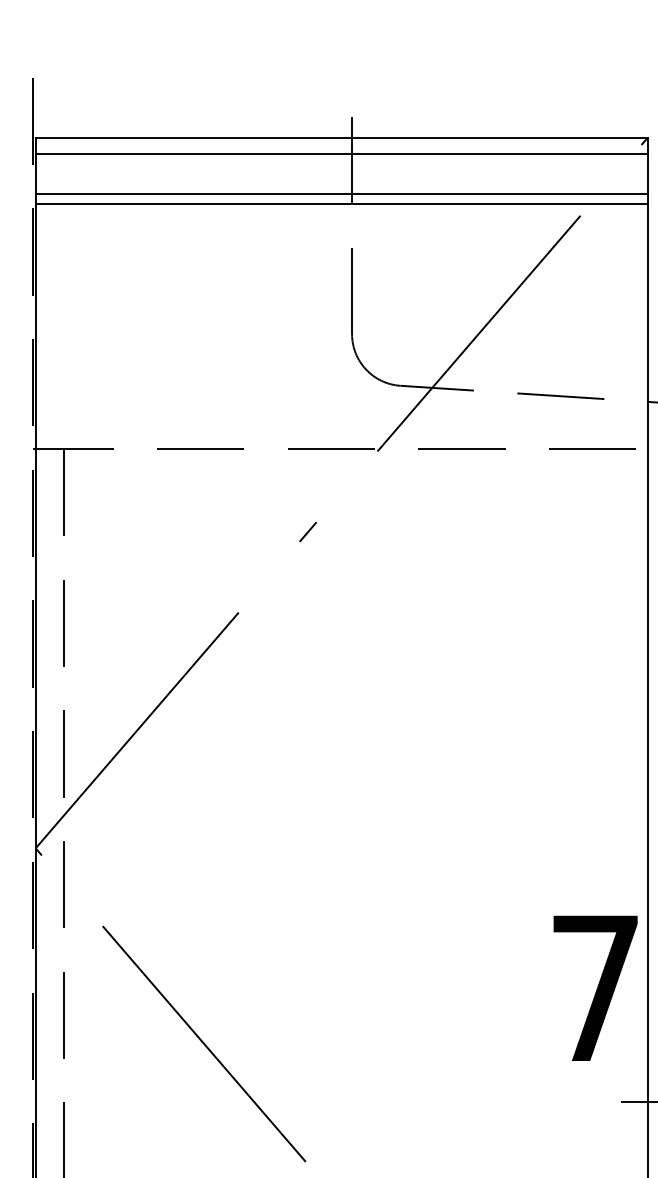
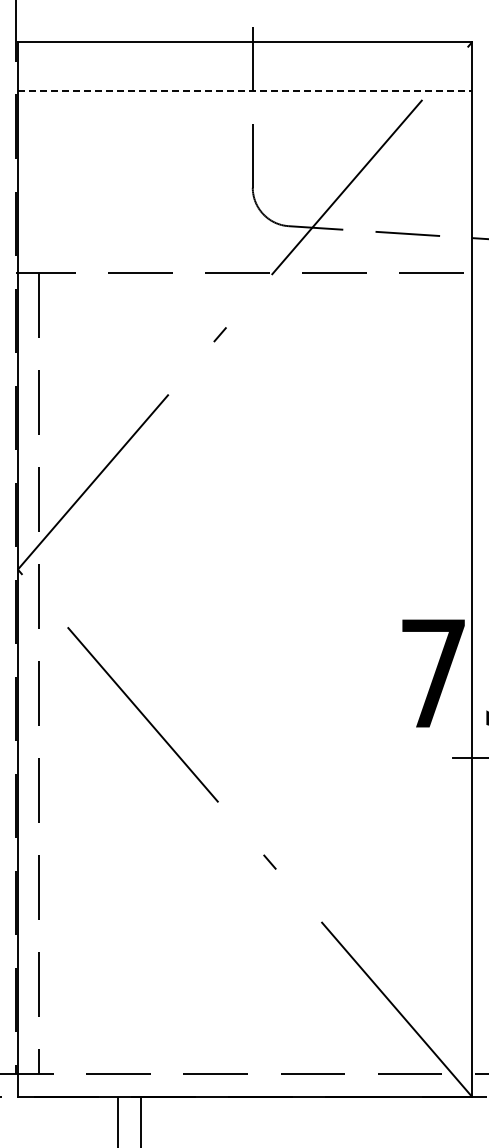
line: (340, 154) -> (244, 54), removed
line: (340, 193) -> (244, 83), removed
line: (342, 204) -> (245, 91), solid -> dashed

